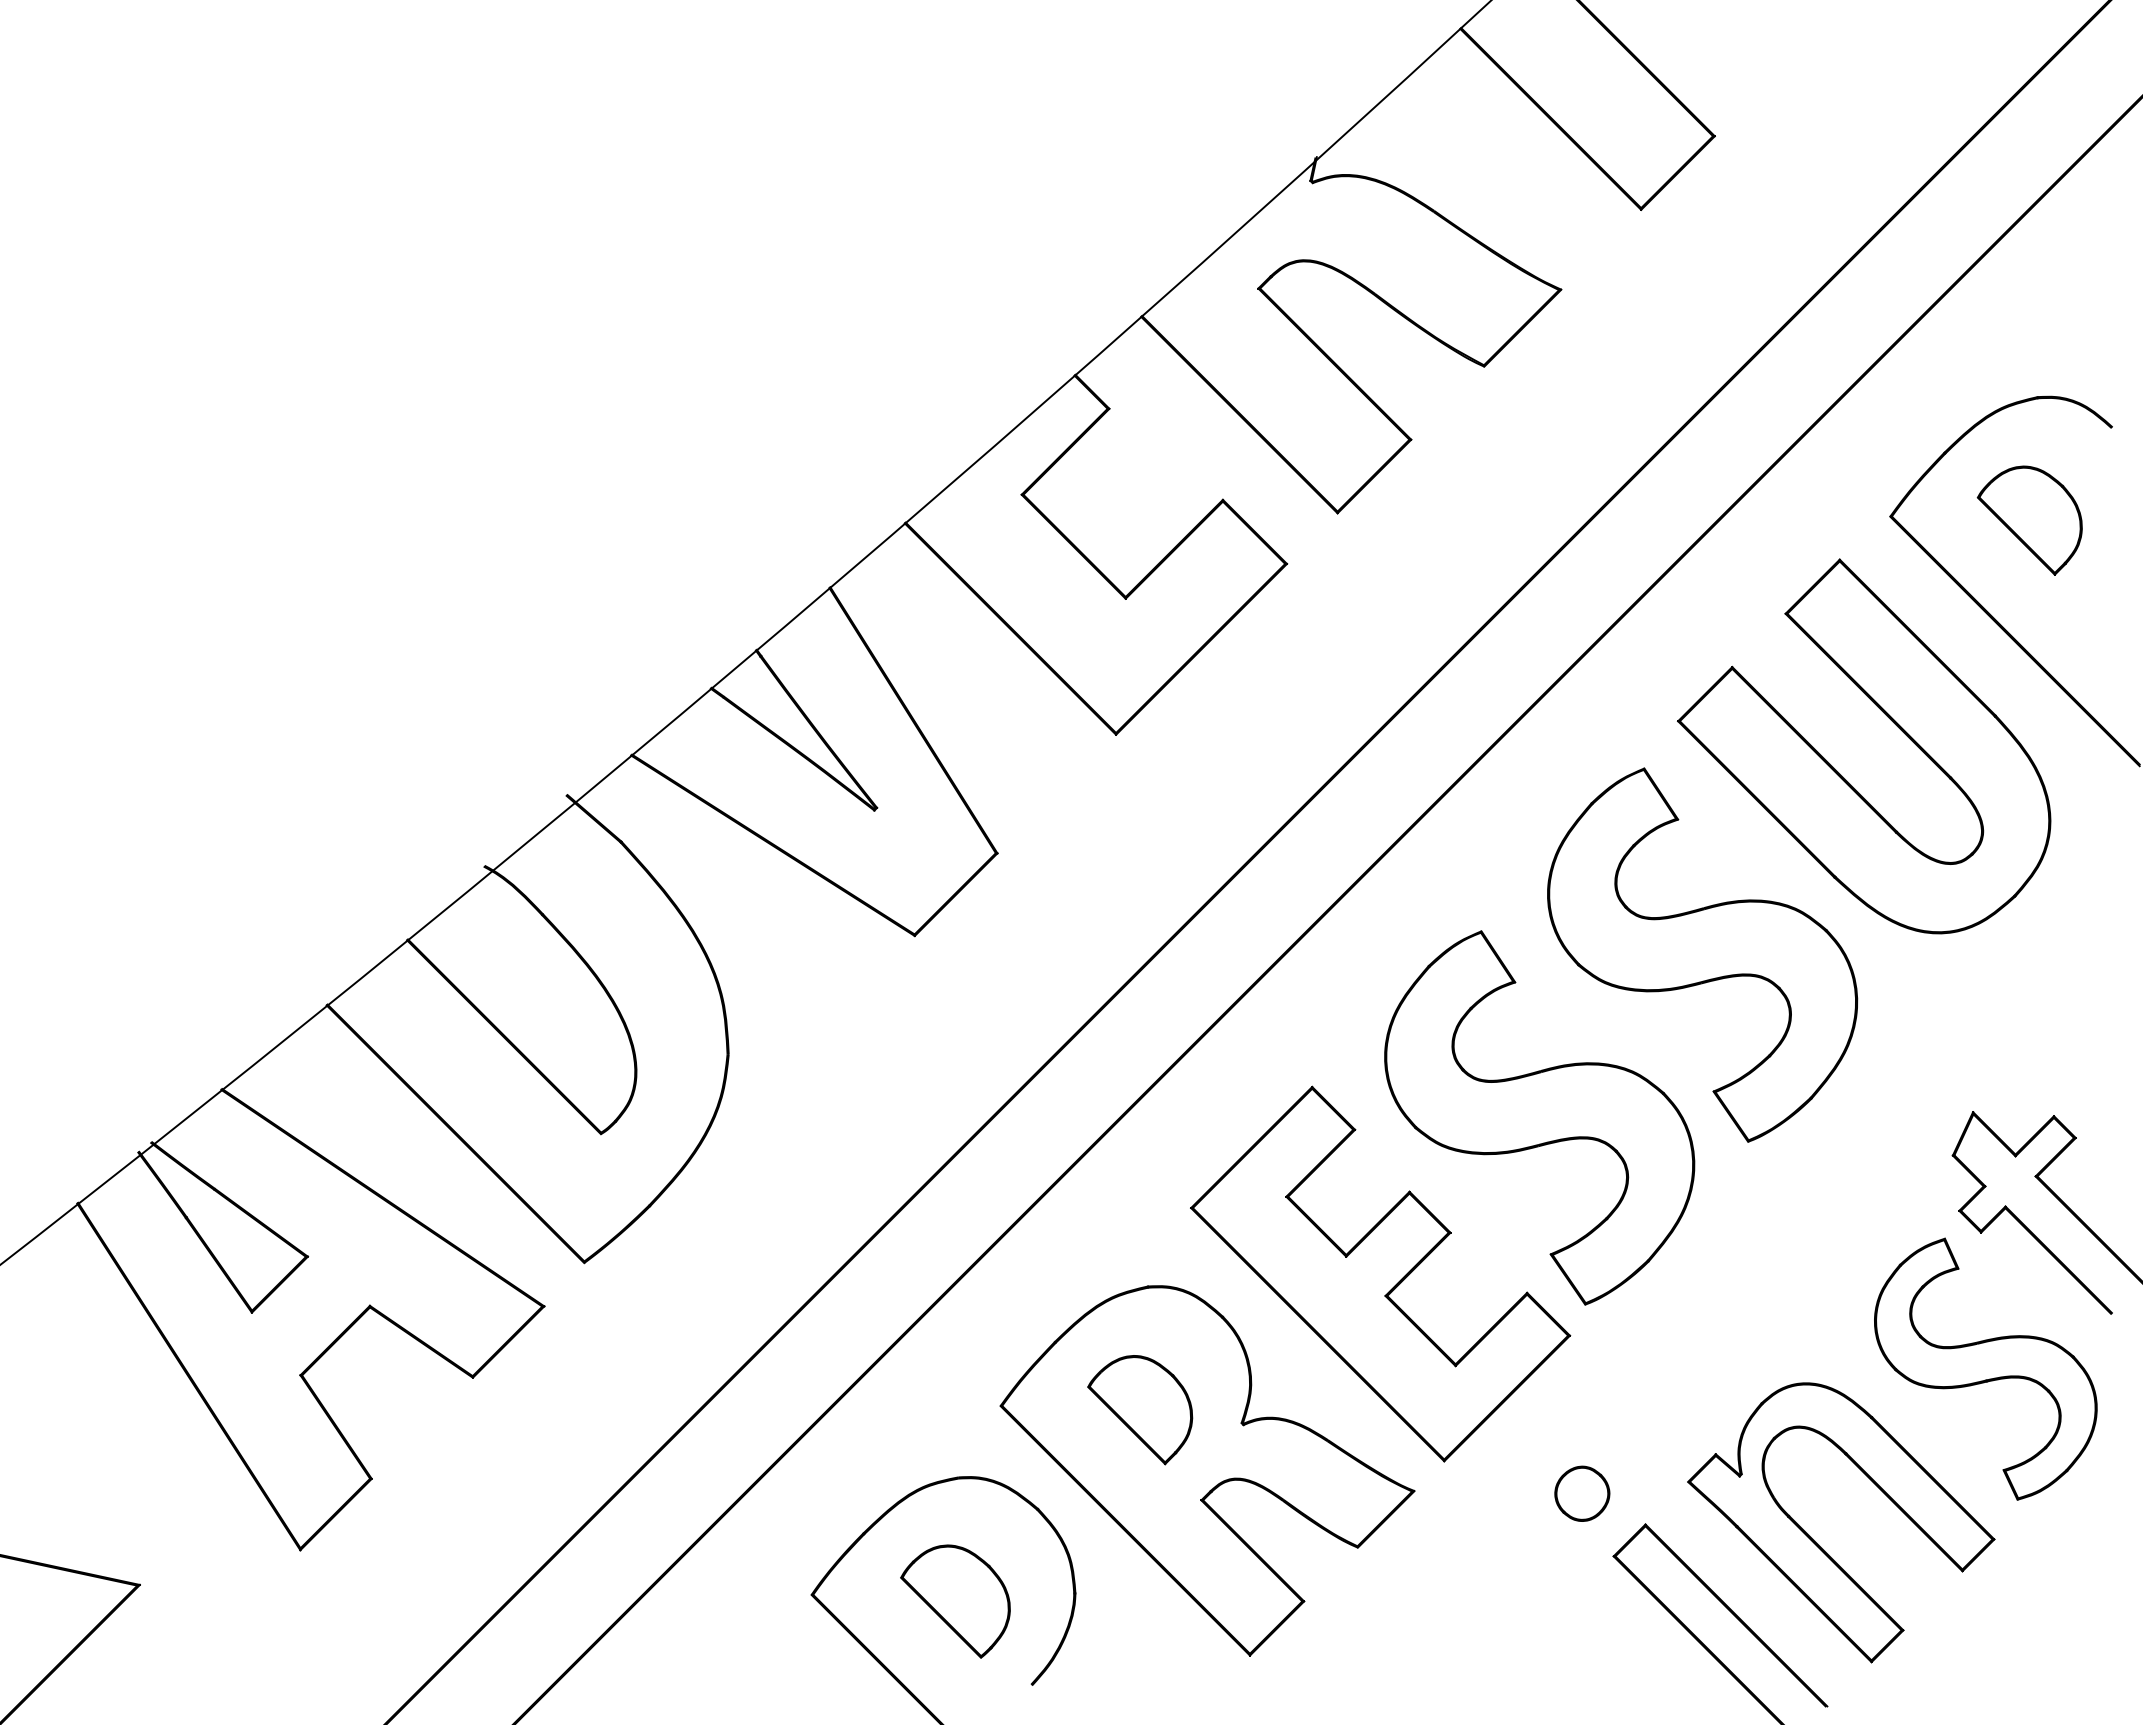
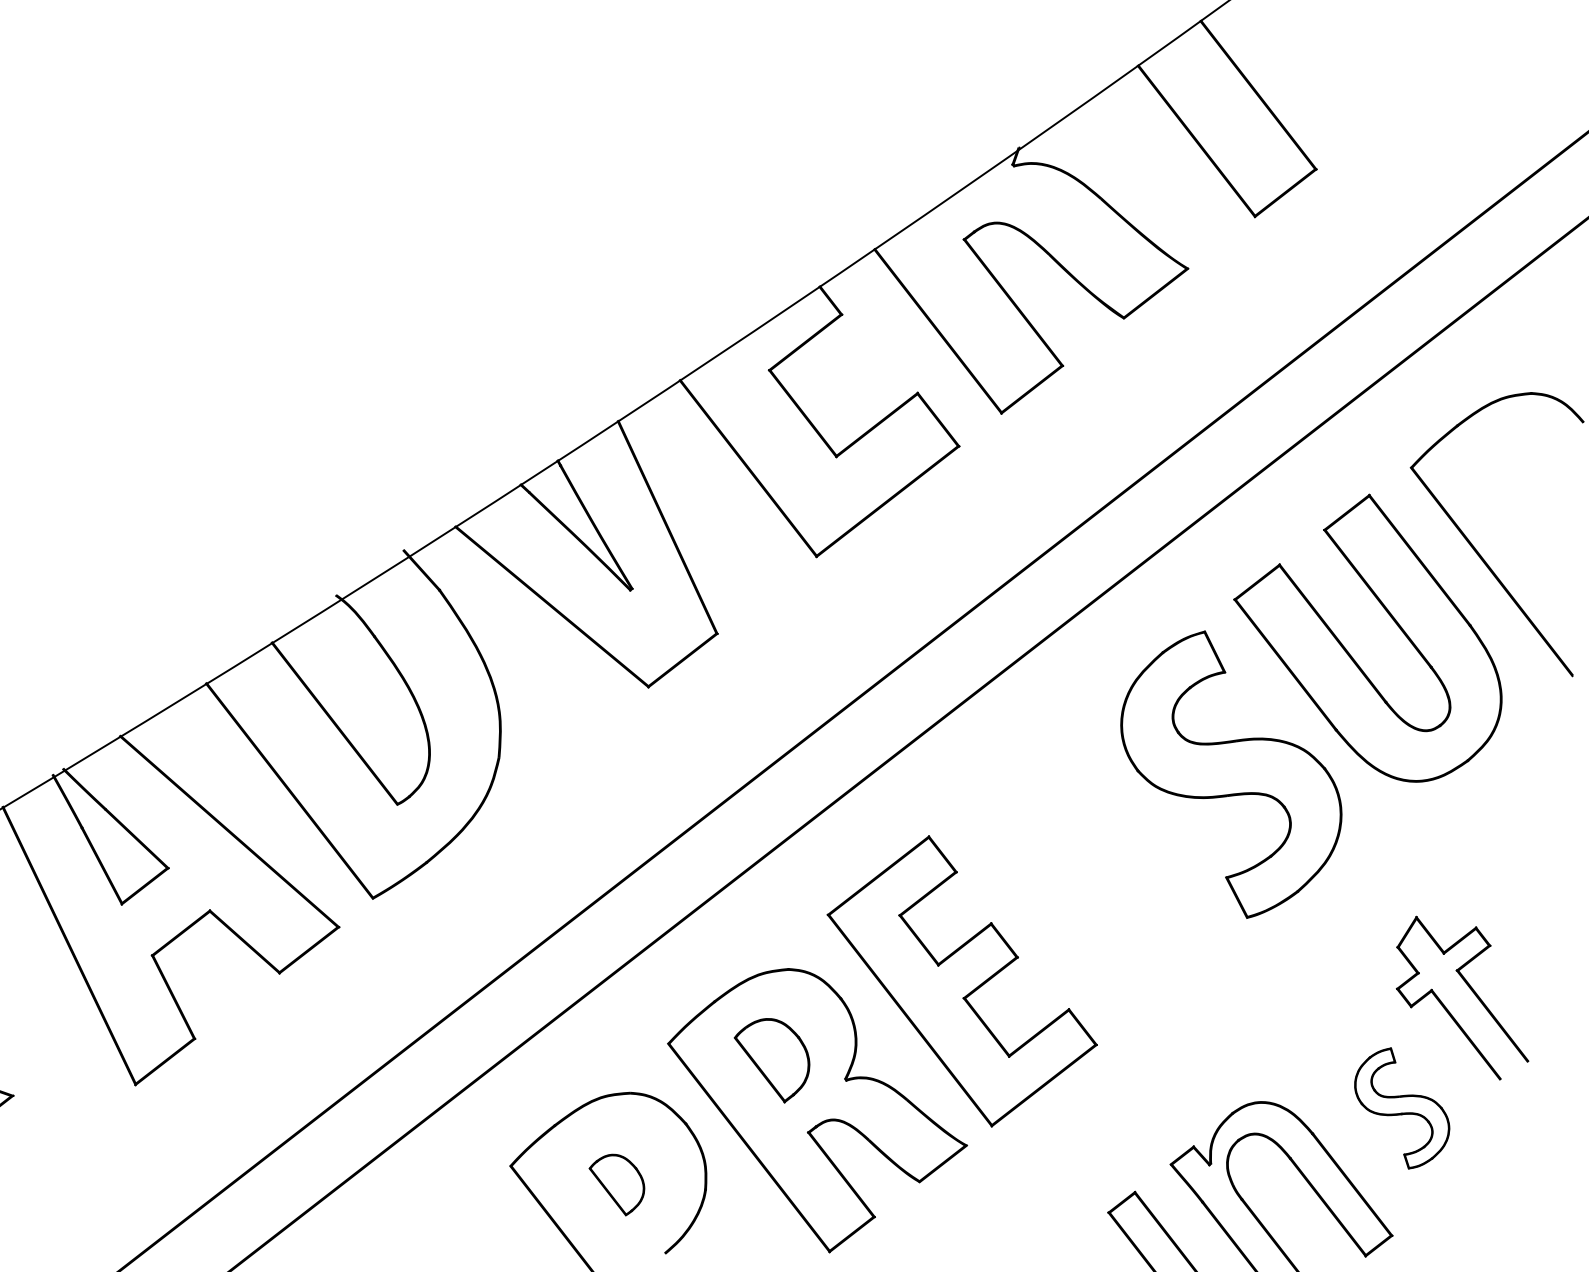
part: (2029, 520) -> (1513, 483), removed
part: (1539, 1117) -> (1094, 880), removed
part: (1985, 1368) -> (1401, 1108), size x0.6
part: (1582, 1493) -> (1091, 1163), removed
part: (955, 1601) -> (616, 1184), size x0.7

